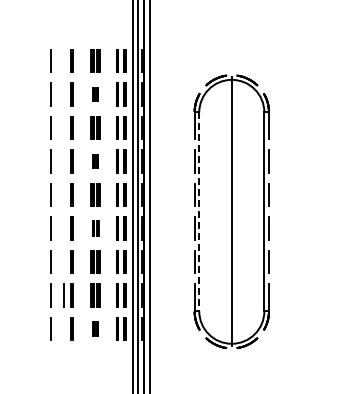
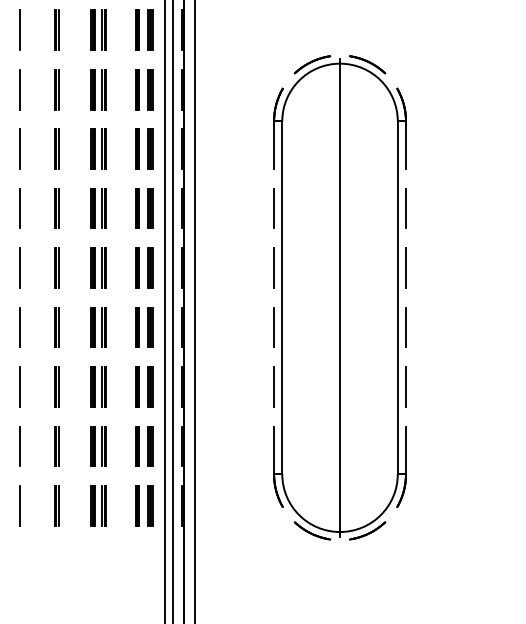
part: (95, 94) -> (98, 89), size x1.67
part: (95, 161) -> (98, 208), size x1.67
line: (199, 212) -> (282, 299), dashed -> solid
part: (95, 228) -> (98, 327), size x1.43
line: (63, 295) -> (41, 446), removed
part: (95, 328) -> (98, 504), size x1.67

